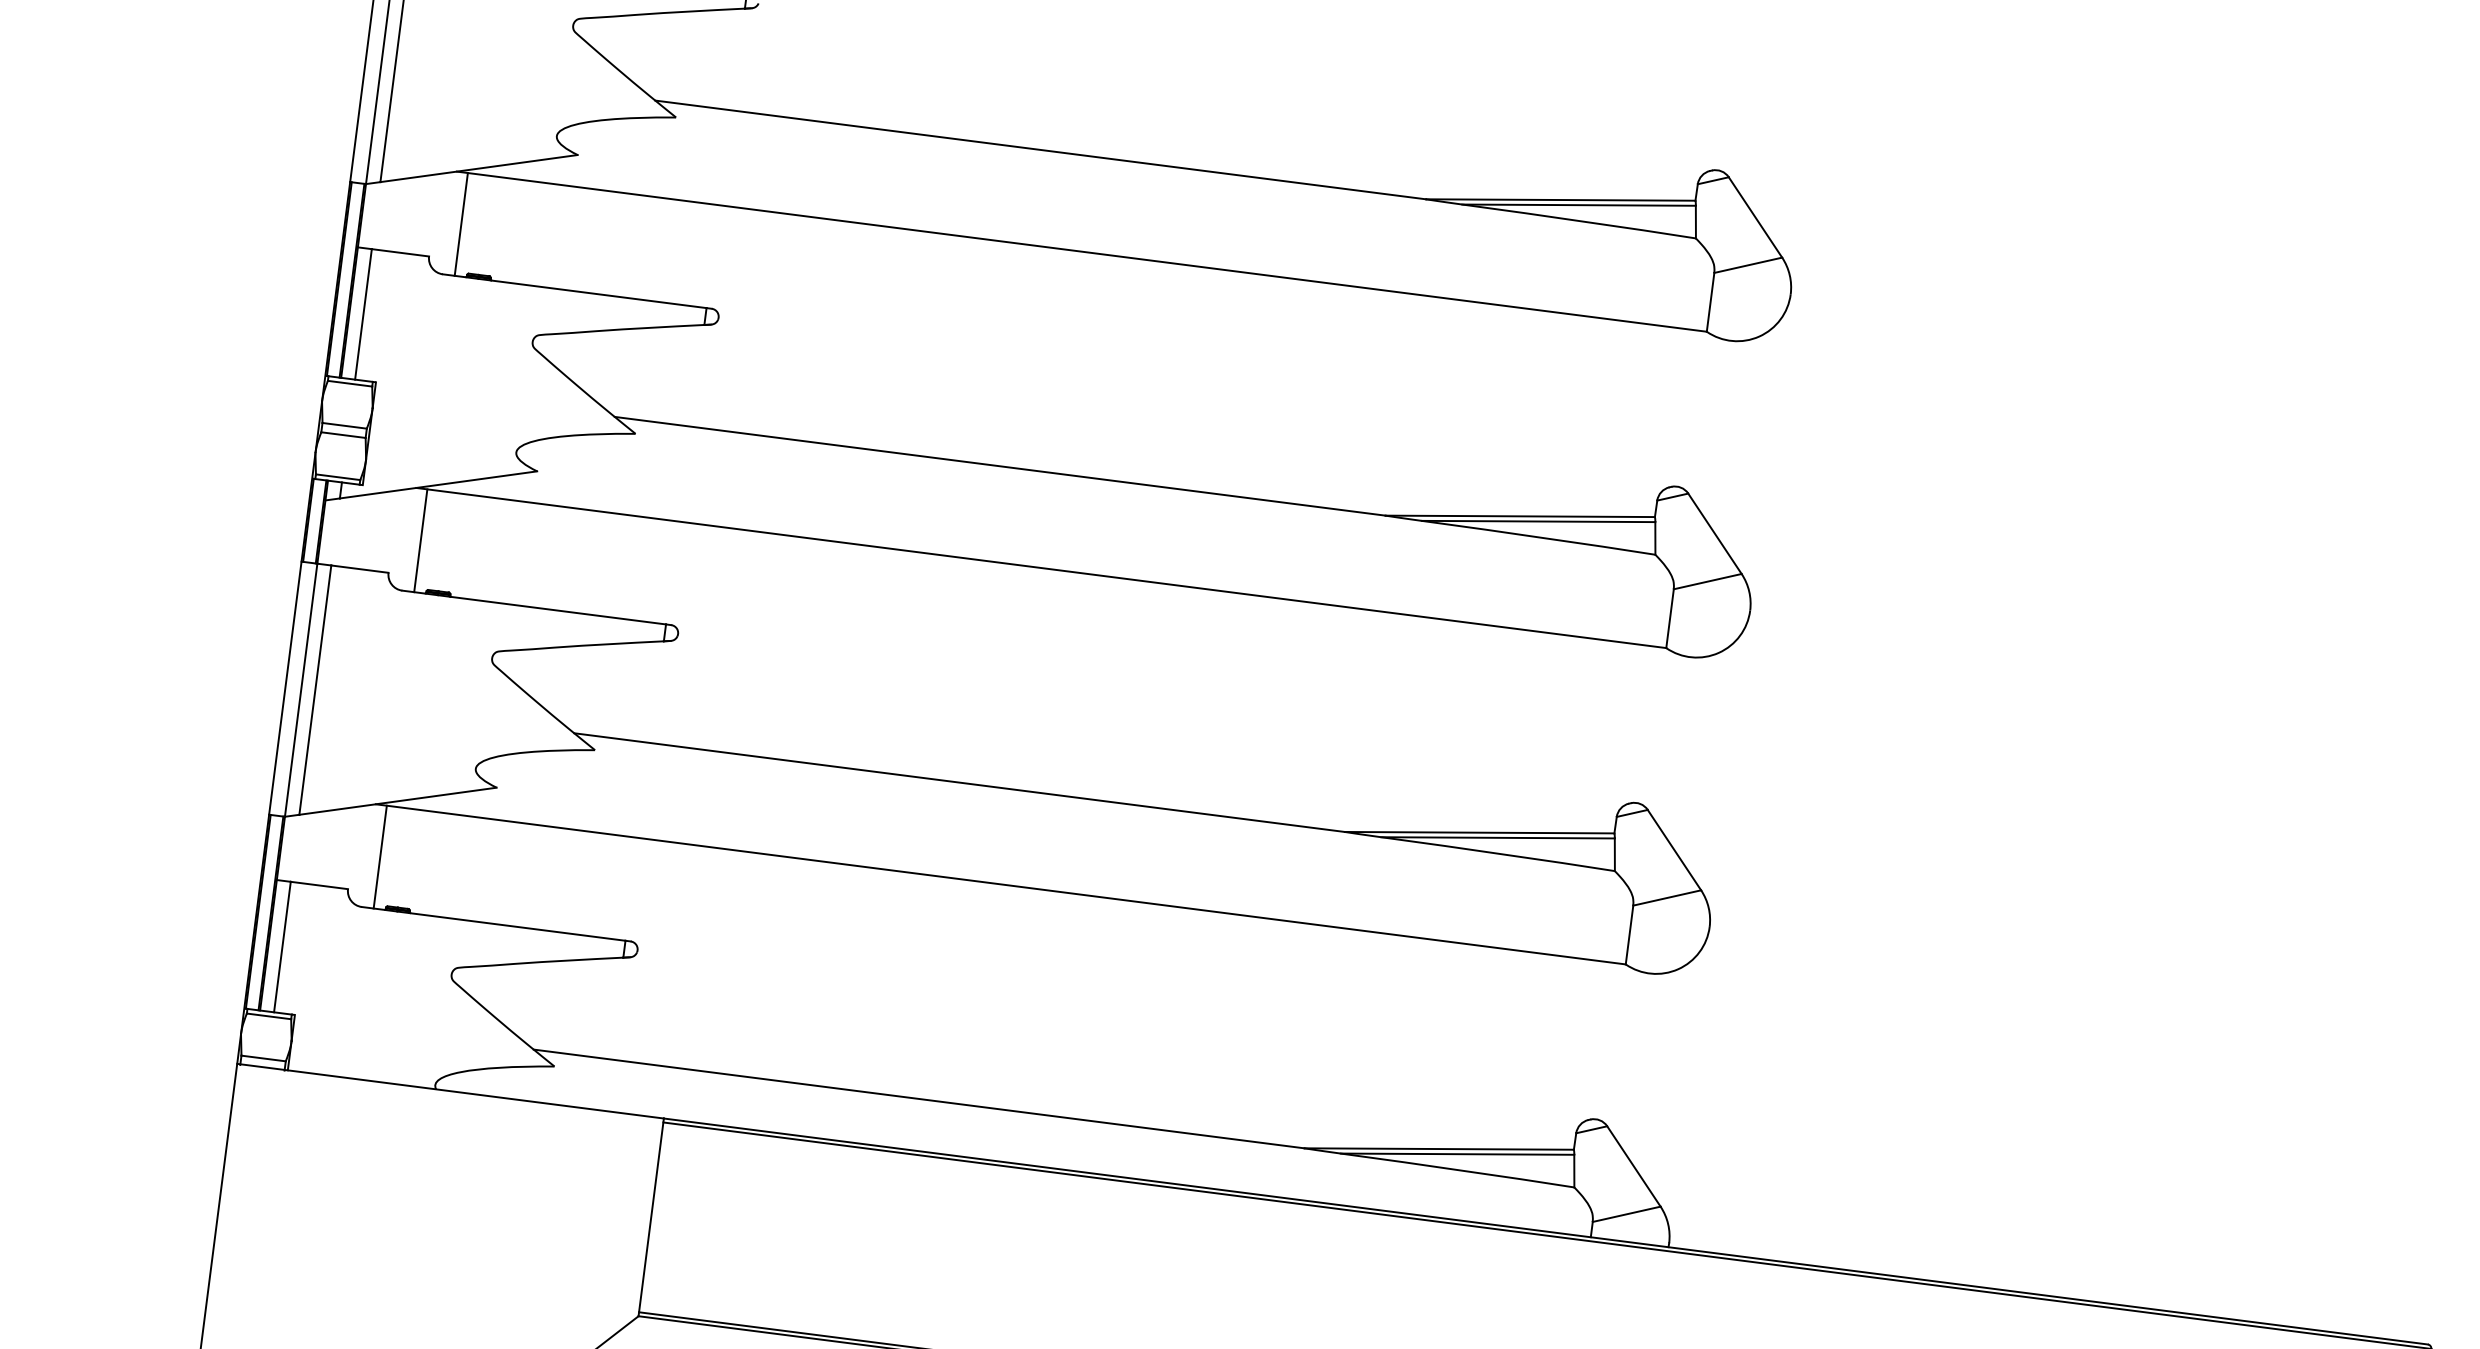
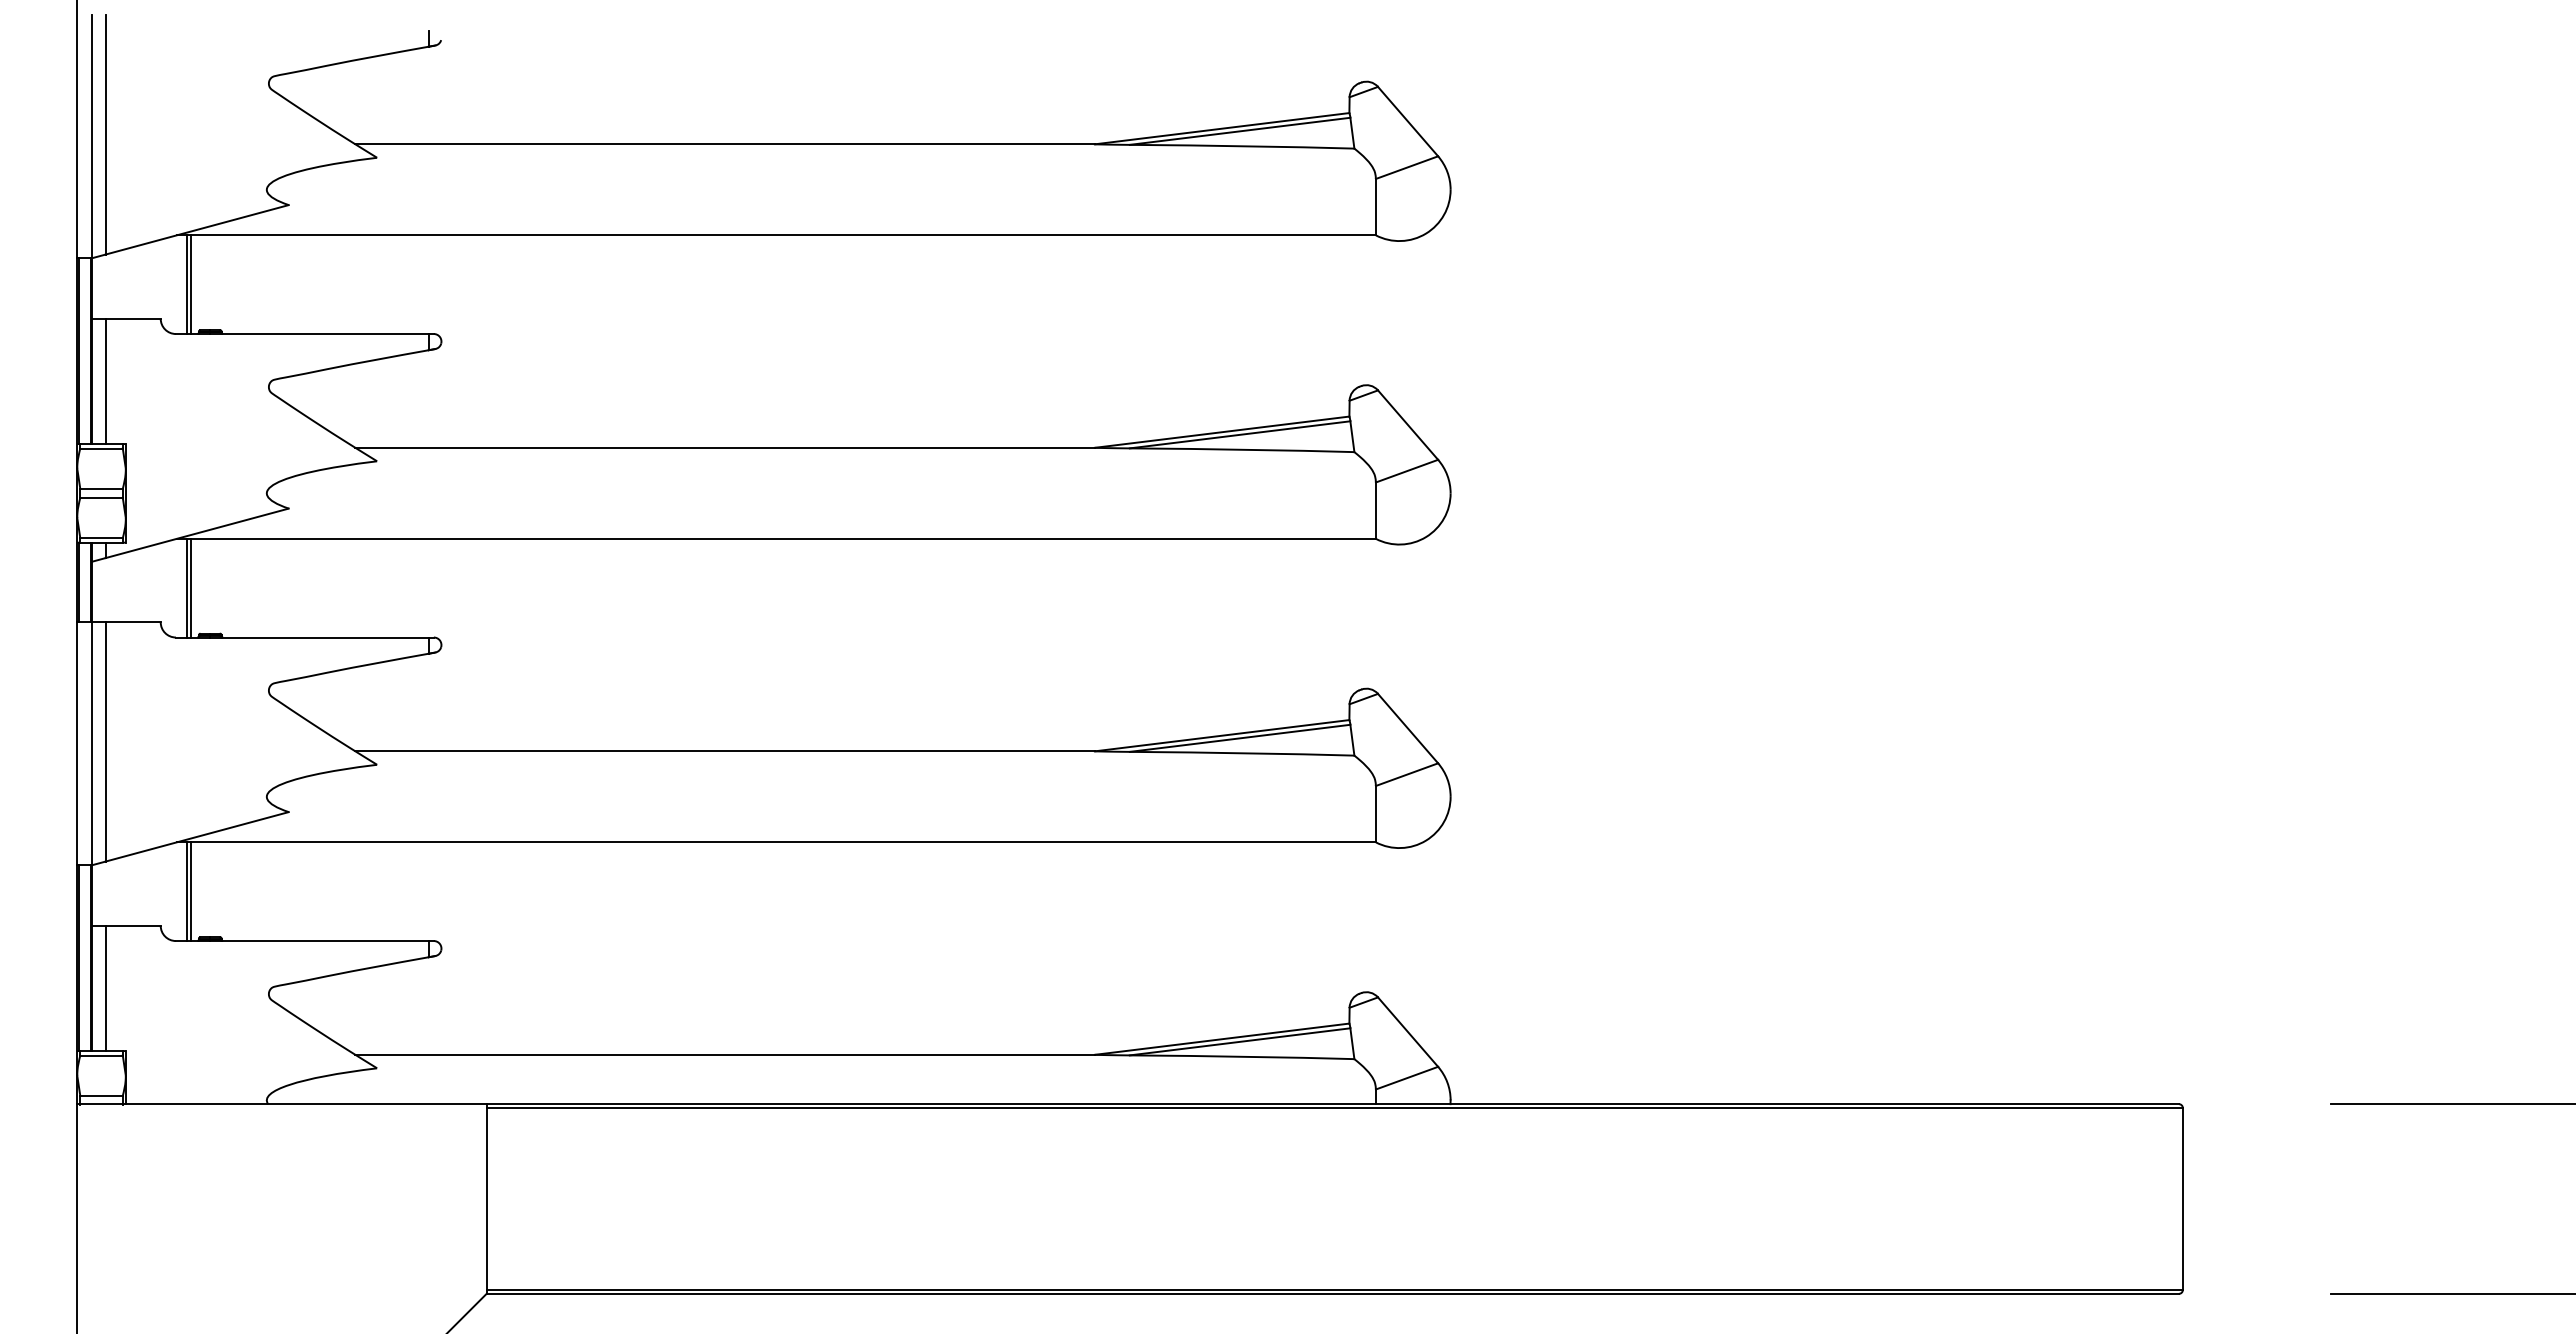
line: (465, 224) -> (191, 284), added
line: (425, 540) -> (191, 587), added
line: (384, 857) -> (191, 891), added

